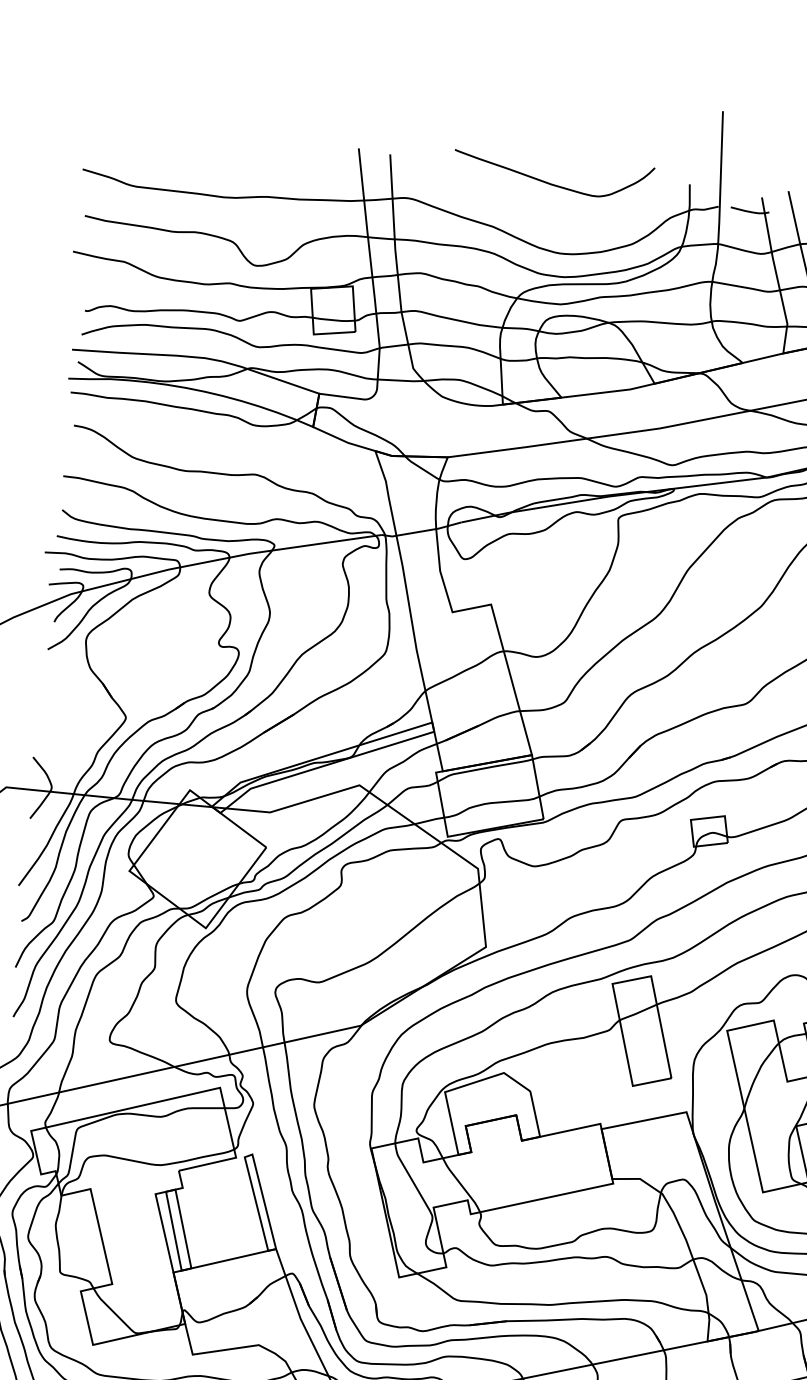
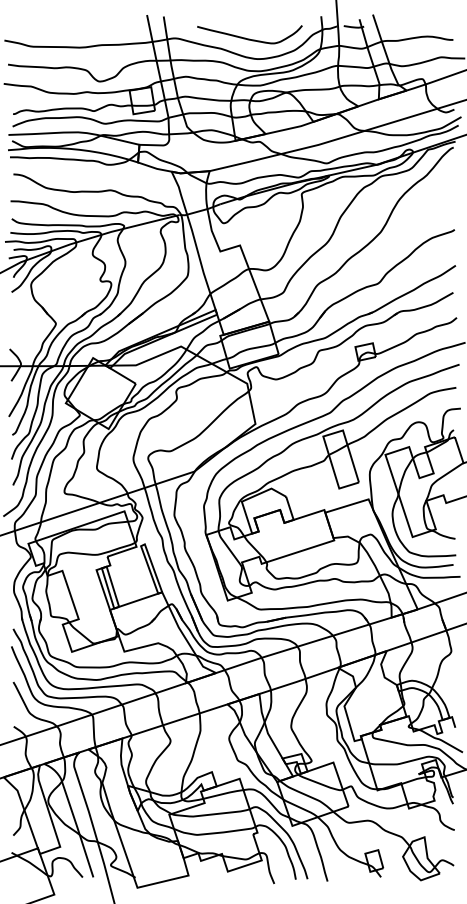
curve: (552, 182) -> (249, 38), moved

